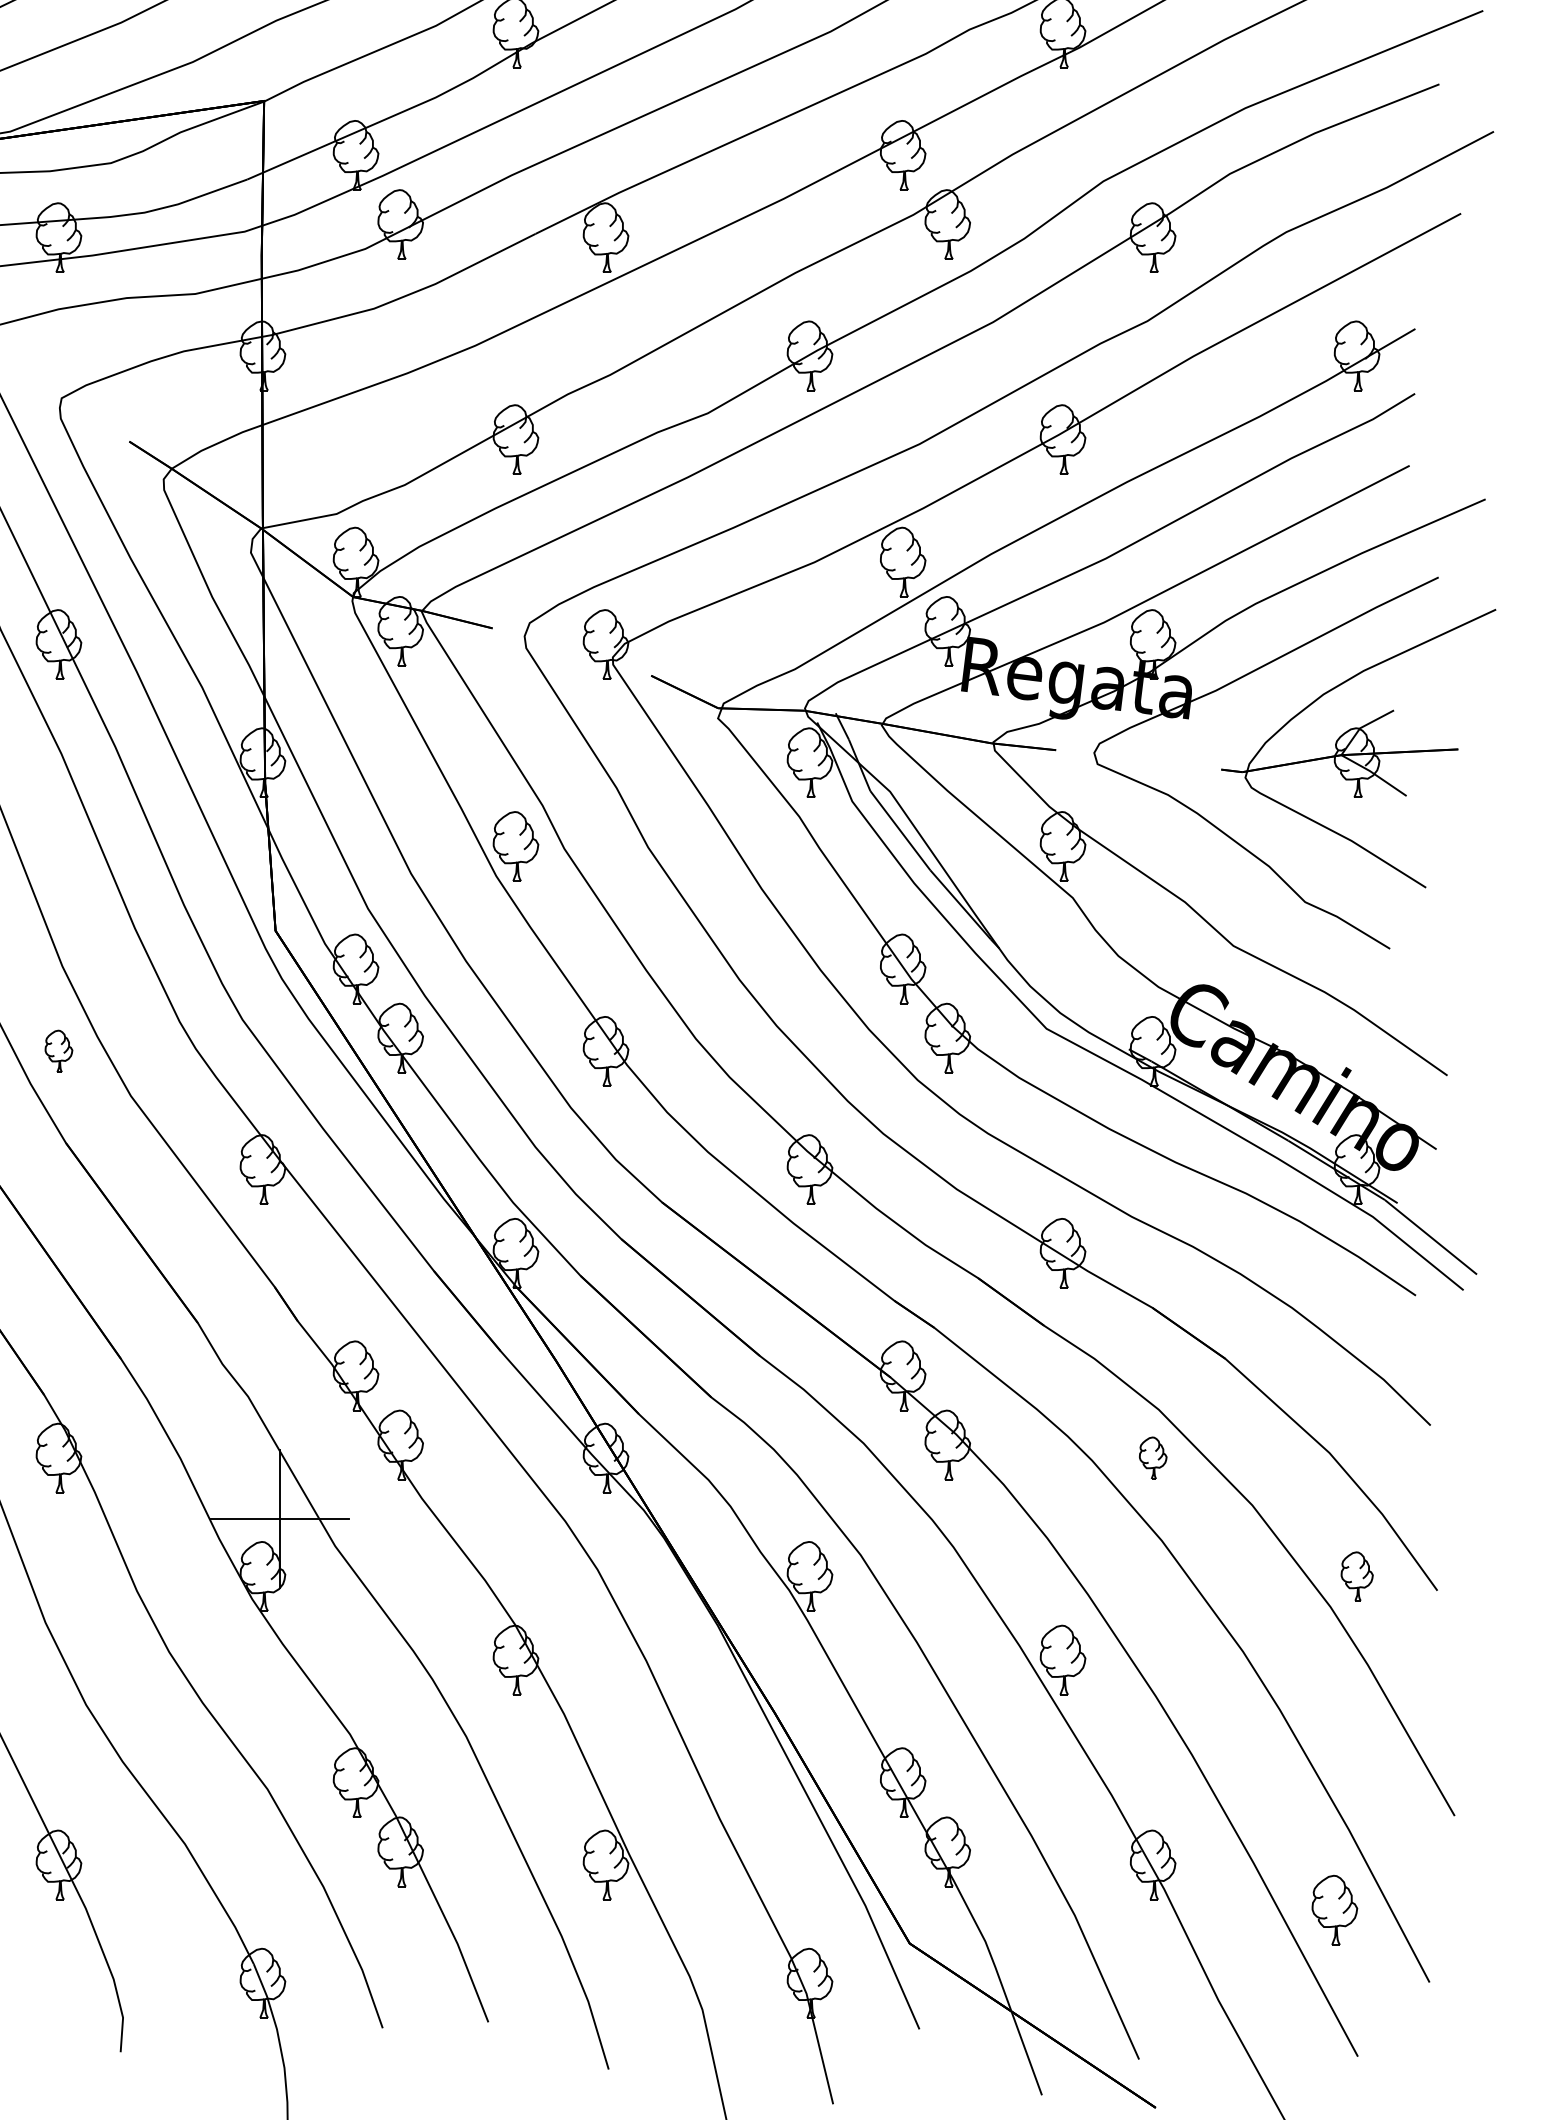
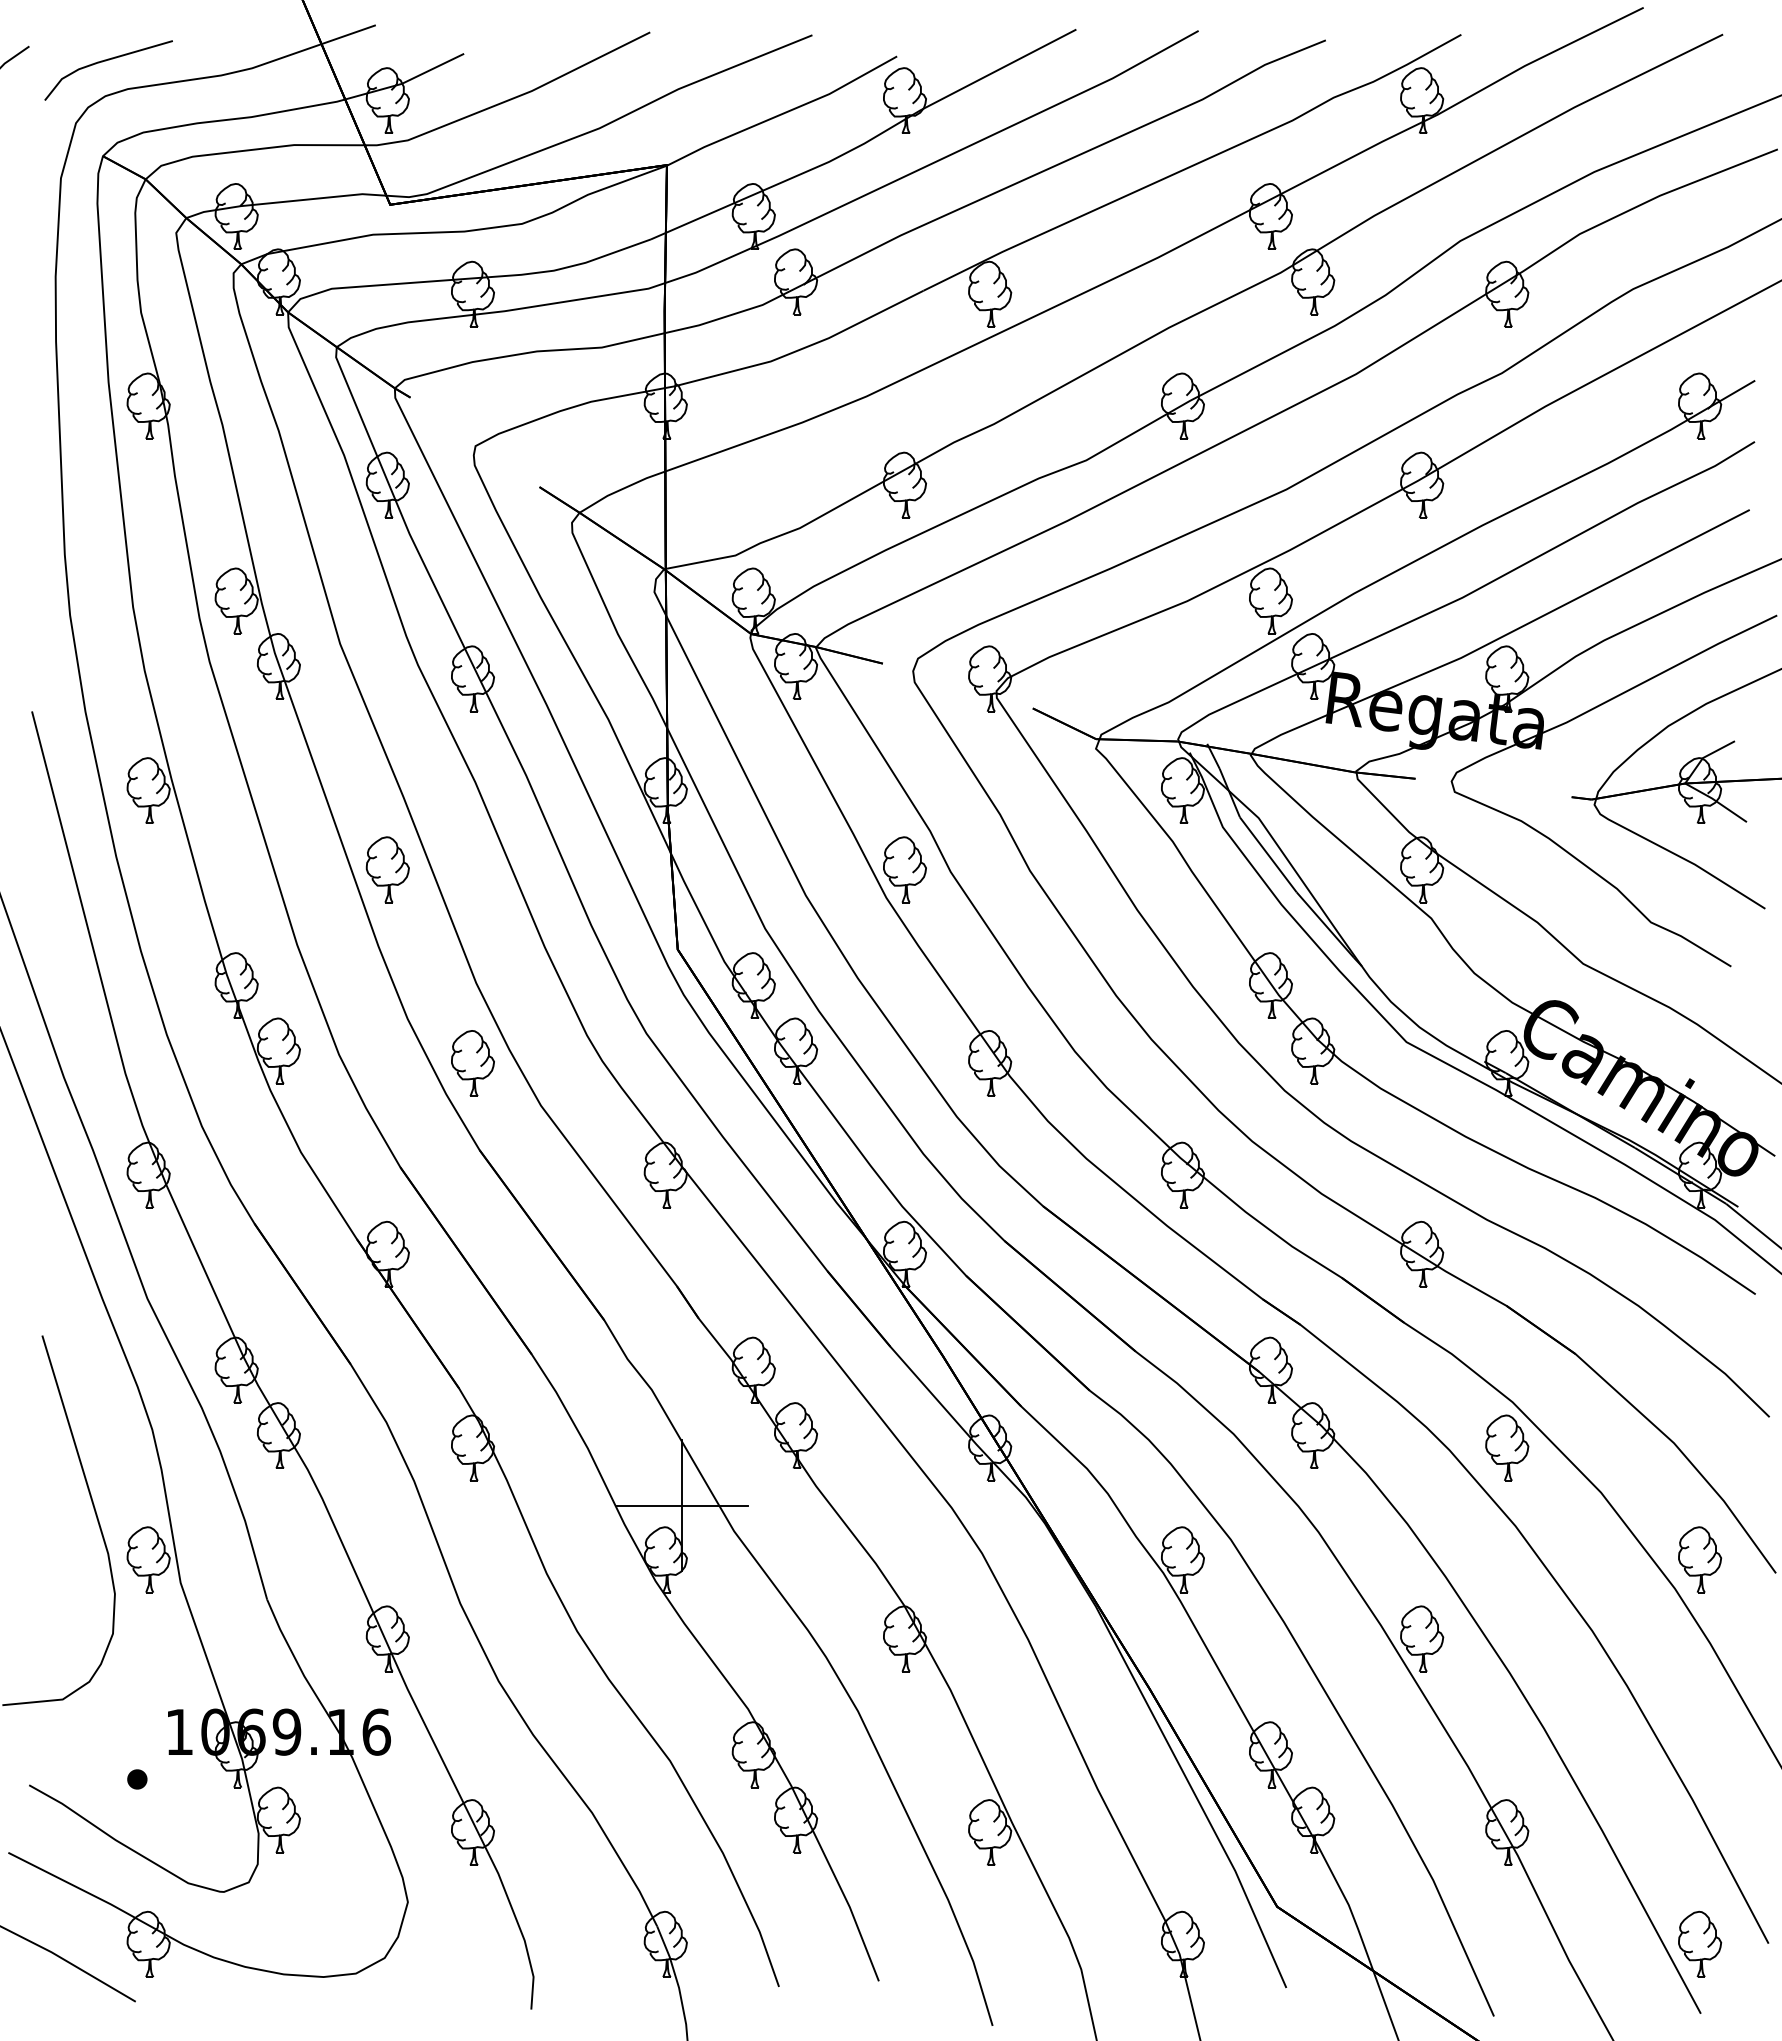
part: (58, 1051) -> (472, 1063), size x1.67
part: (1153, 1457) -> (1507, 1447), size x1.67
part: (1357, 1576) -> (1700, 1559), size x1.43
part: (1335, 1909) -> (1700, 1943), moved

